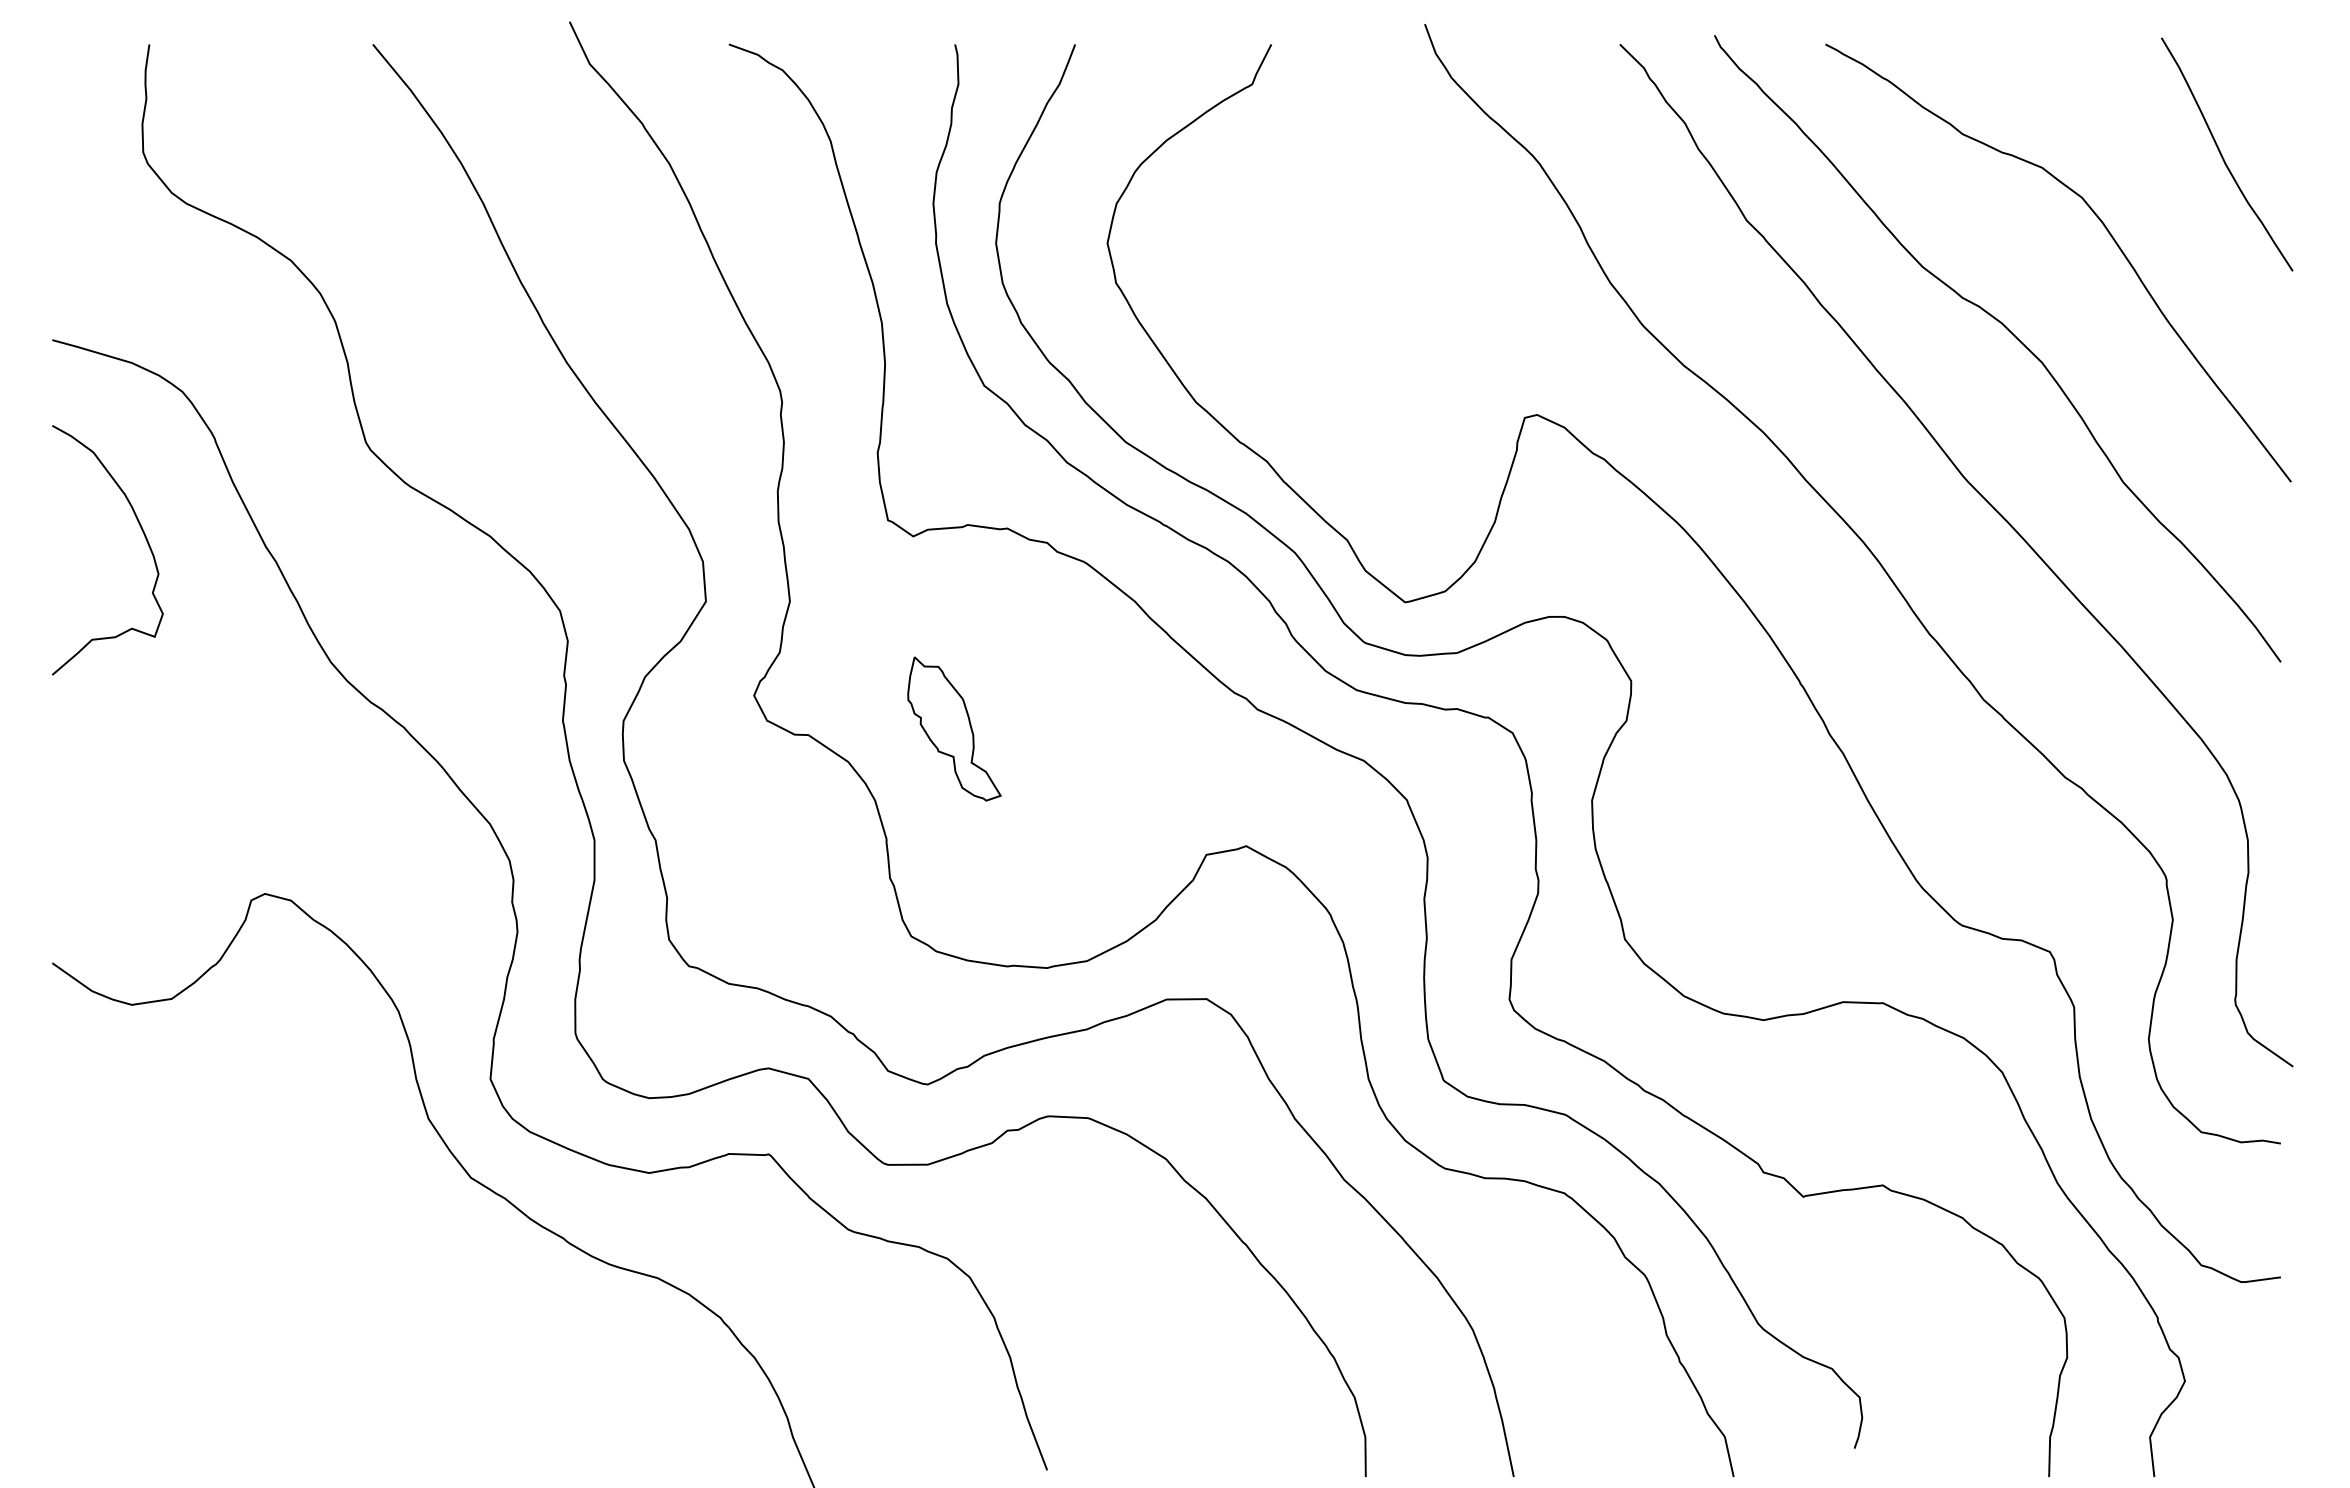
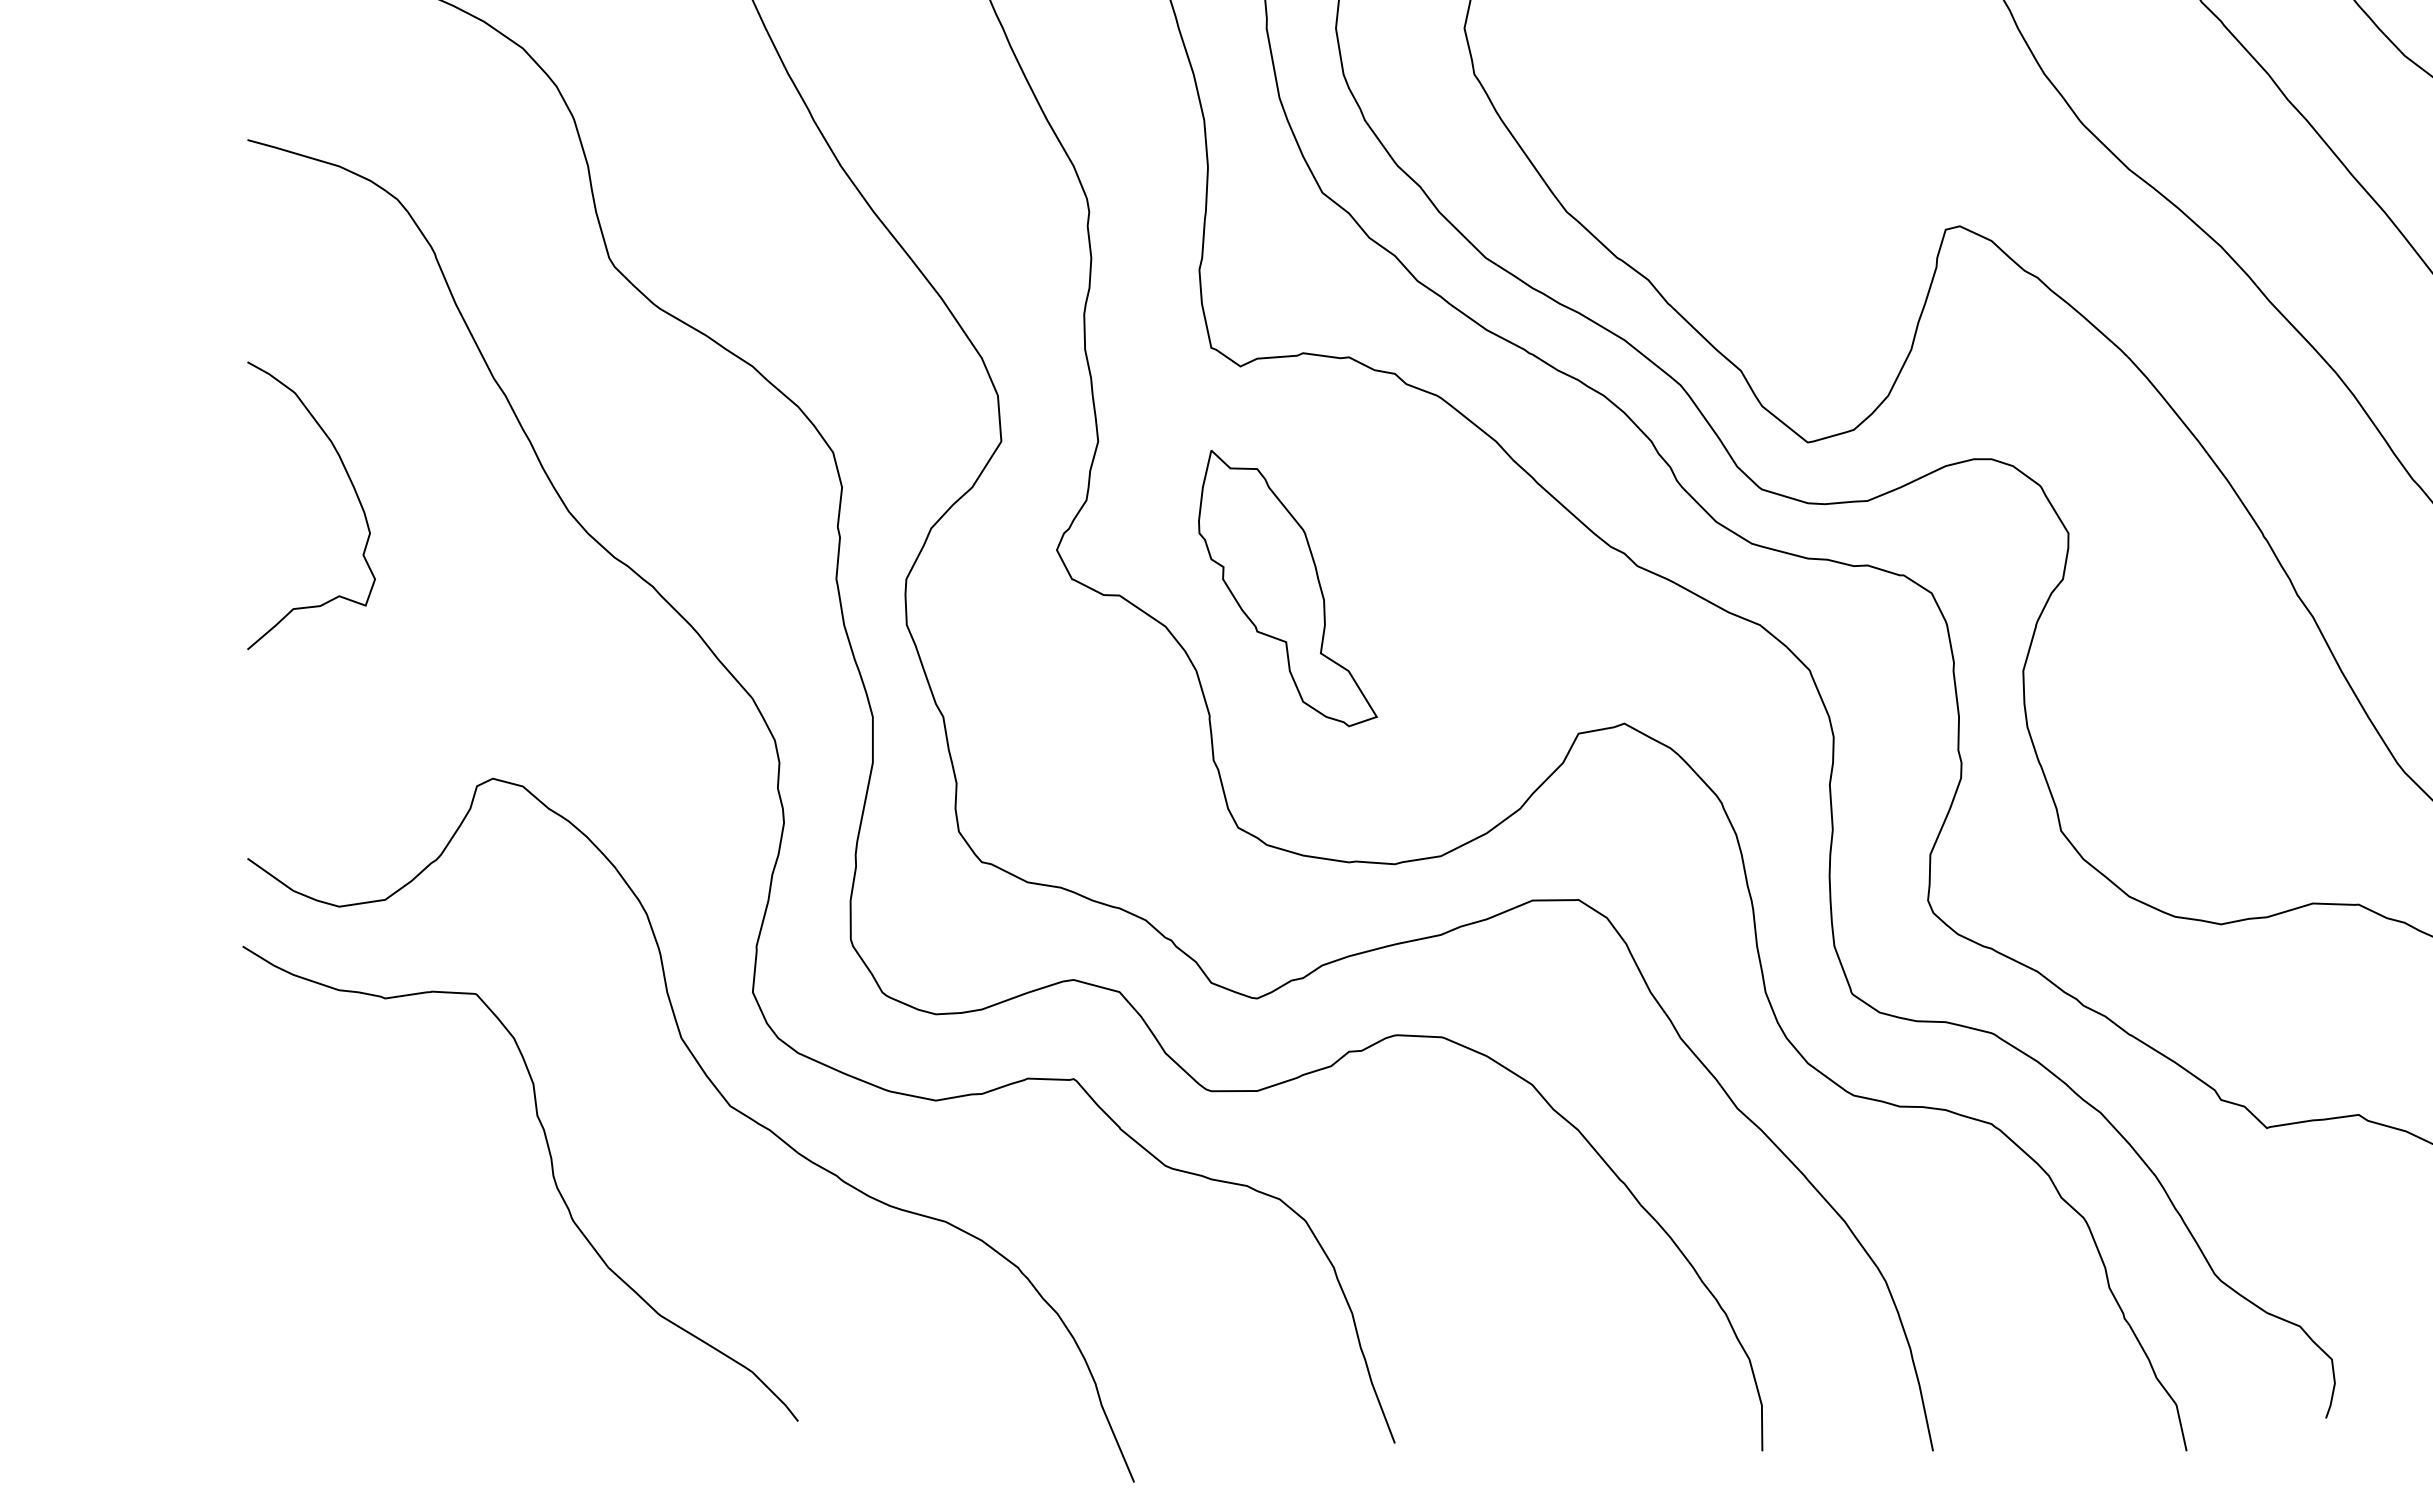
curve: (142, 532) -> (351, 485), moved
part: (954, 728) -> (1288, 587), size x1.67
curve: (316, 1238) -> (552, 1176), added

